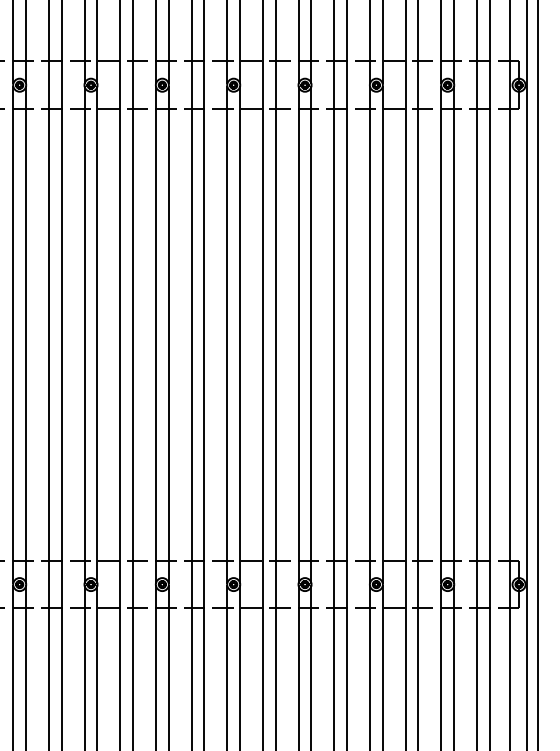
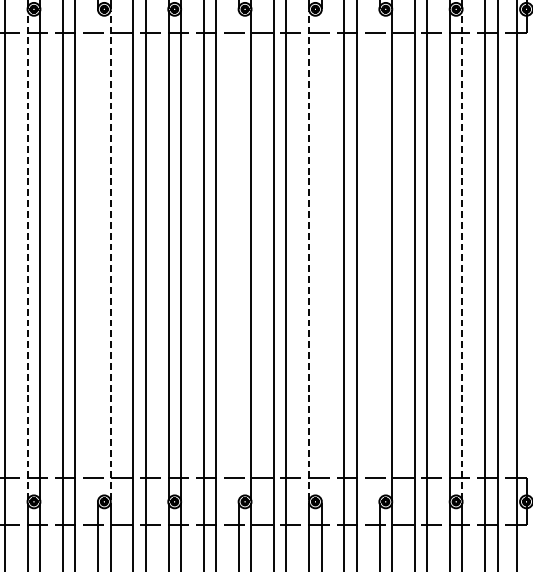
line: (13, 334) -> (27, 255), solid -> dashed
line: (84, 334) -> (97, 255), removed
line: (97, 334) -> (110, 255), solid -> dashed
line: (227, 334) -> (238, 255), removed
line: (298, 334) -> (308, 255), solid -> dashed
line: (311, 334) -> (321, 255), removed
line: (370, 334) -> (379, 255), removed
line: (453, 334) -> (461, 255), solid -> dashed

